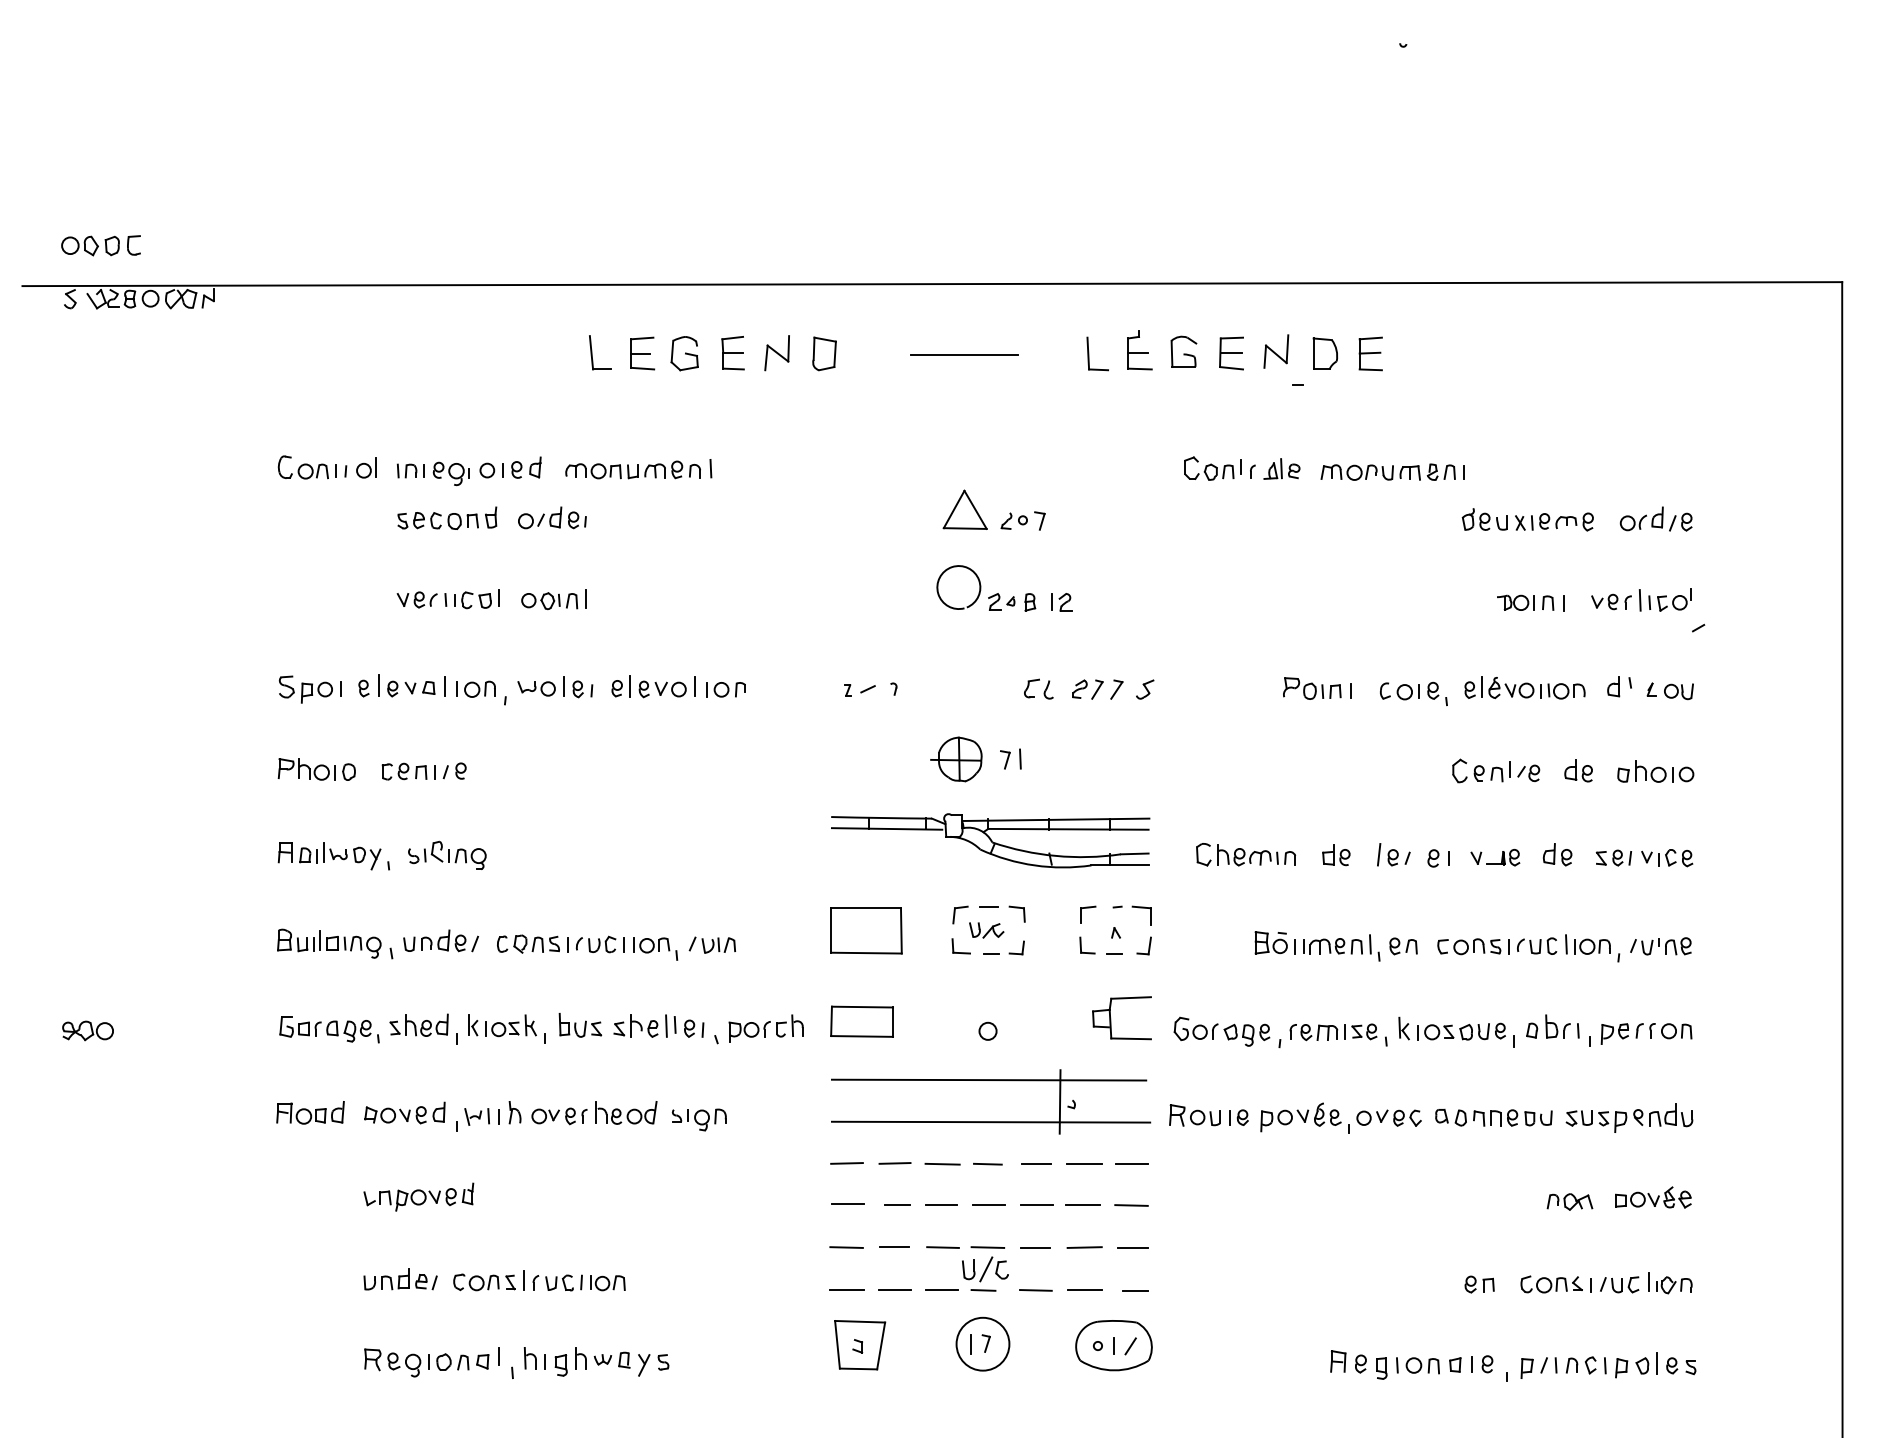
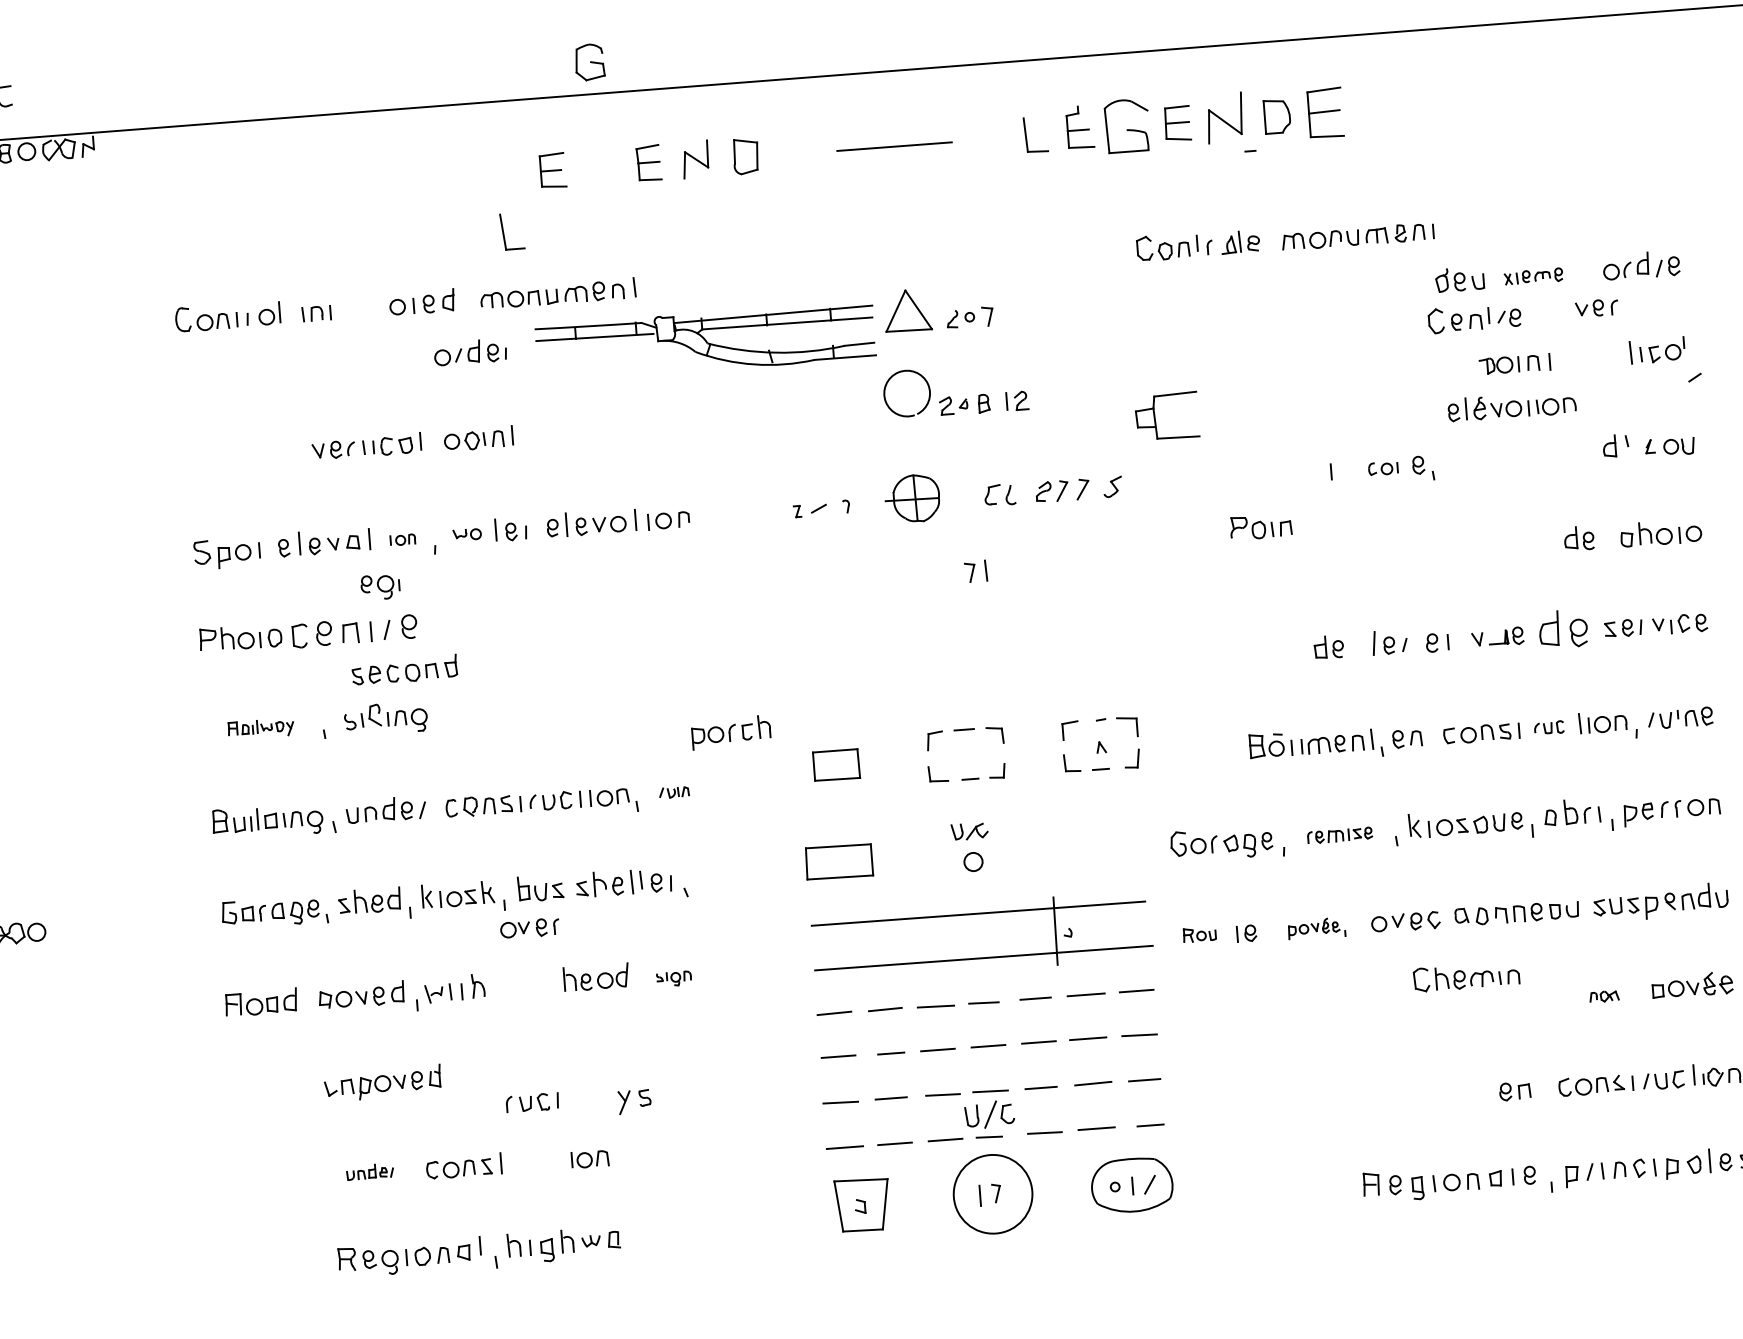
part: (1183, 351) -> (1126, 125), size x1.6
part: (1276, 351) -> (1225, 117), size x1.4
part: (592, 352) -> (504, 231), moved
part: (684, 353) -> (589, 62), moved
part: (1370, 353) -> (1325, 112), size x1.4
part: (450, 473) -> (379, 586), moved
part: (447, 517) -> (404, 669), moved
part: (1554, 521) -> (1533, 276), size x0.7
part: (1611, 601) -> (1596, 307), moved
part: (1524, 687) -> (1511, 405), moved
part: (475, 688) -> (402, 539), size x0.6
part: (536, 688) -> (467, 534), size x0.7
part: (1312, 688) -> (1261, 526), moved
part: (1399, 691) -> (1382, 468), size x0.7
part: (956, 759) -> (912, 498), moved
part: (1496, 770) -> (1474, 317), moved
part: (423, 771) -> (353, 631), size x1.4
part: (990, 840) -> (705, 341), moved
part: (1246, 854) -> (1466, 976), moved
part: (1557, 854) -> (1563, 629), size x1.6
part: (329, 856) -> (261, 729), size x0.6
part: (866, 930) -> (836, 764), size x0.6
part: (986, 930) -> (969, 831), moved
part: (712, 944) -> (674, 791), size x0.6
part: (1537, 945) -> (1549, 727), size x0.7
part: (1111, 1018) -> (1156, 417), moved
part: (765, 1028) -> (730, 732), moved
part: (1333, 1032) -> (1340, 835), size x0.7
part: (1194, 1115) -> (1199, 934), size x0.6
part: (559, 1116) -> (529, 928), moved
part: (1304, 1117) -> (1316, 928), size x0.6
part: (698, 1119) -> (673, 978), size x0.6
part: (1569, 1201) -> (1603, 996), size x0.6
part: (400, 1279) -> (370, 1172), size x0.6
part: (557, 1282) -> (532, 1102), moved
circle: (982, 1343) -> (992, 1193), size x1.4
part: (653, 1365) -> (634, 1102), moved

